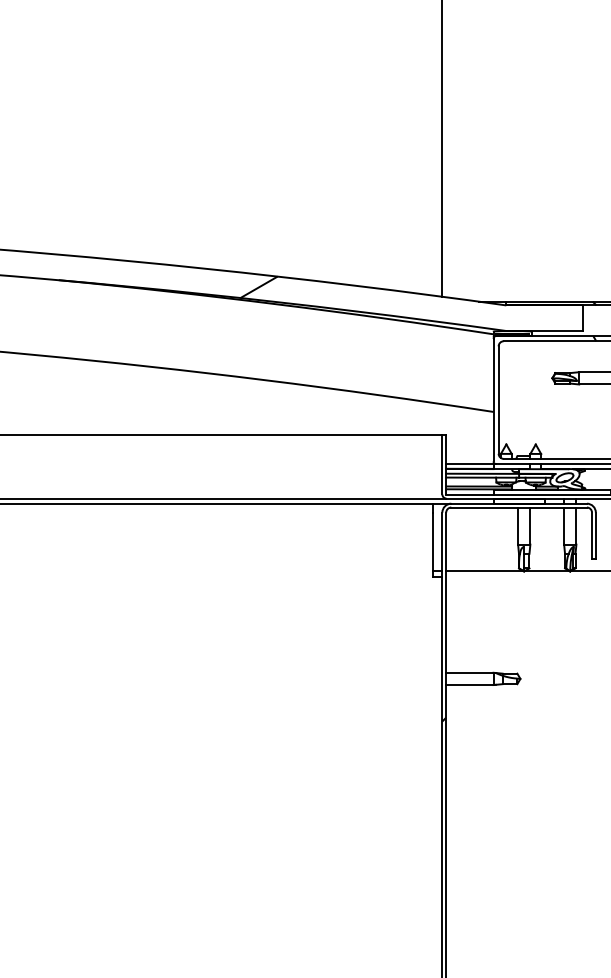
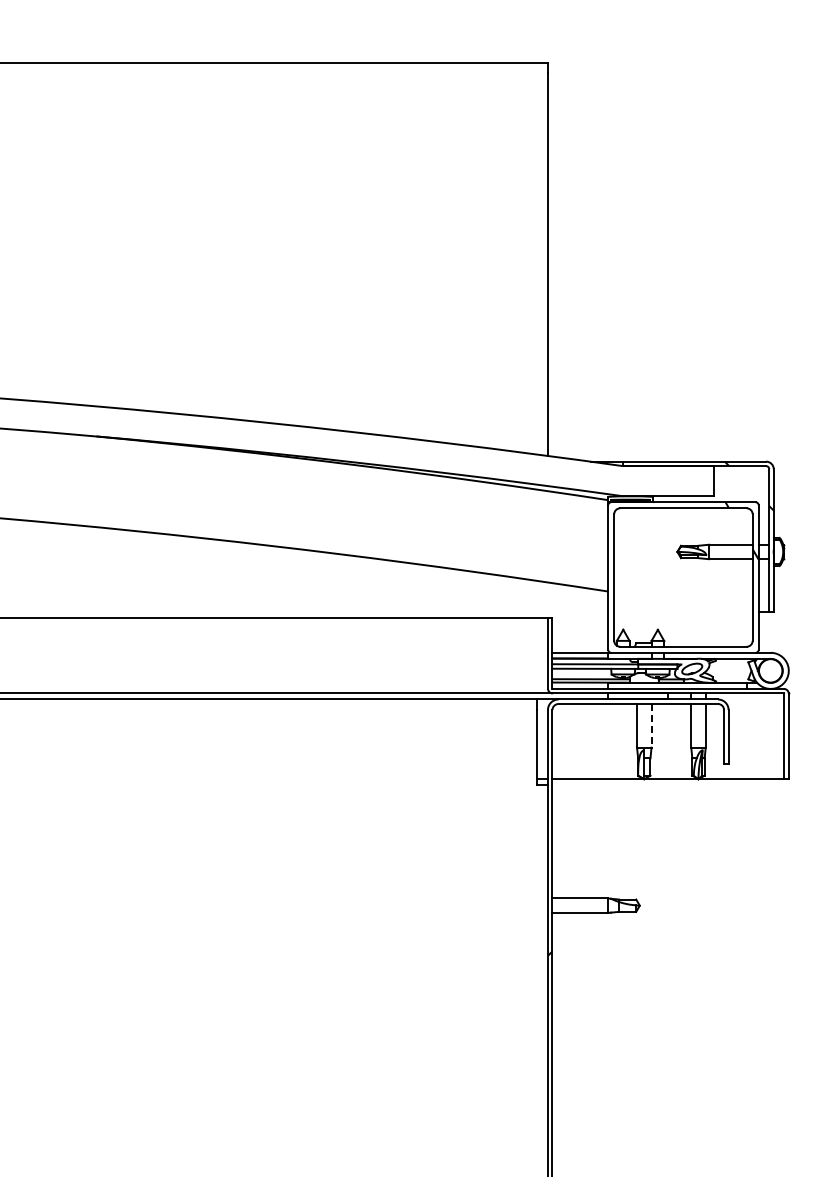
hatch: (259, 287) -> (332, 444), removed
line: (530, 525) -> (651, 725), solid -> dashed

